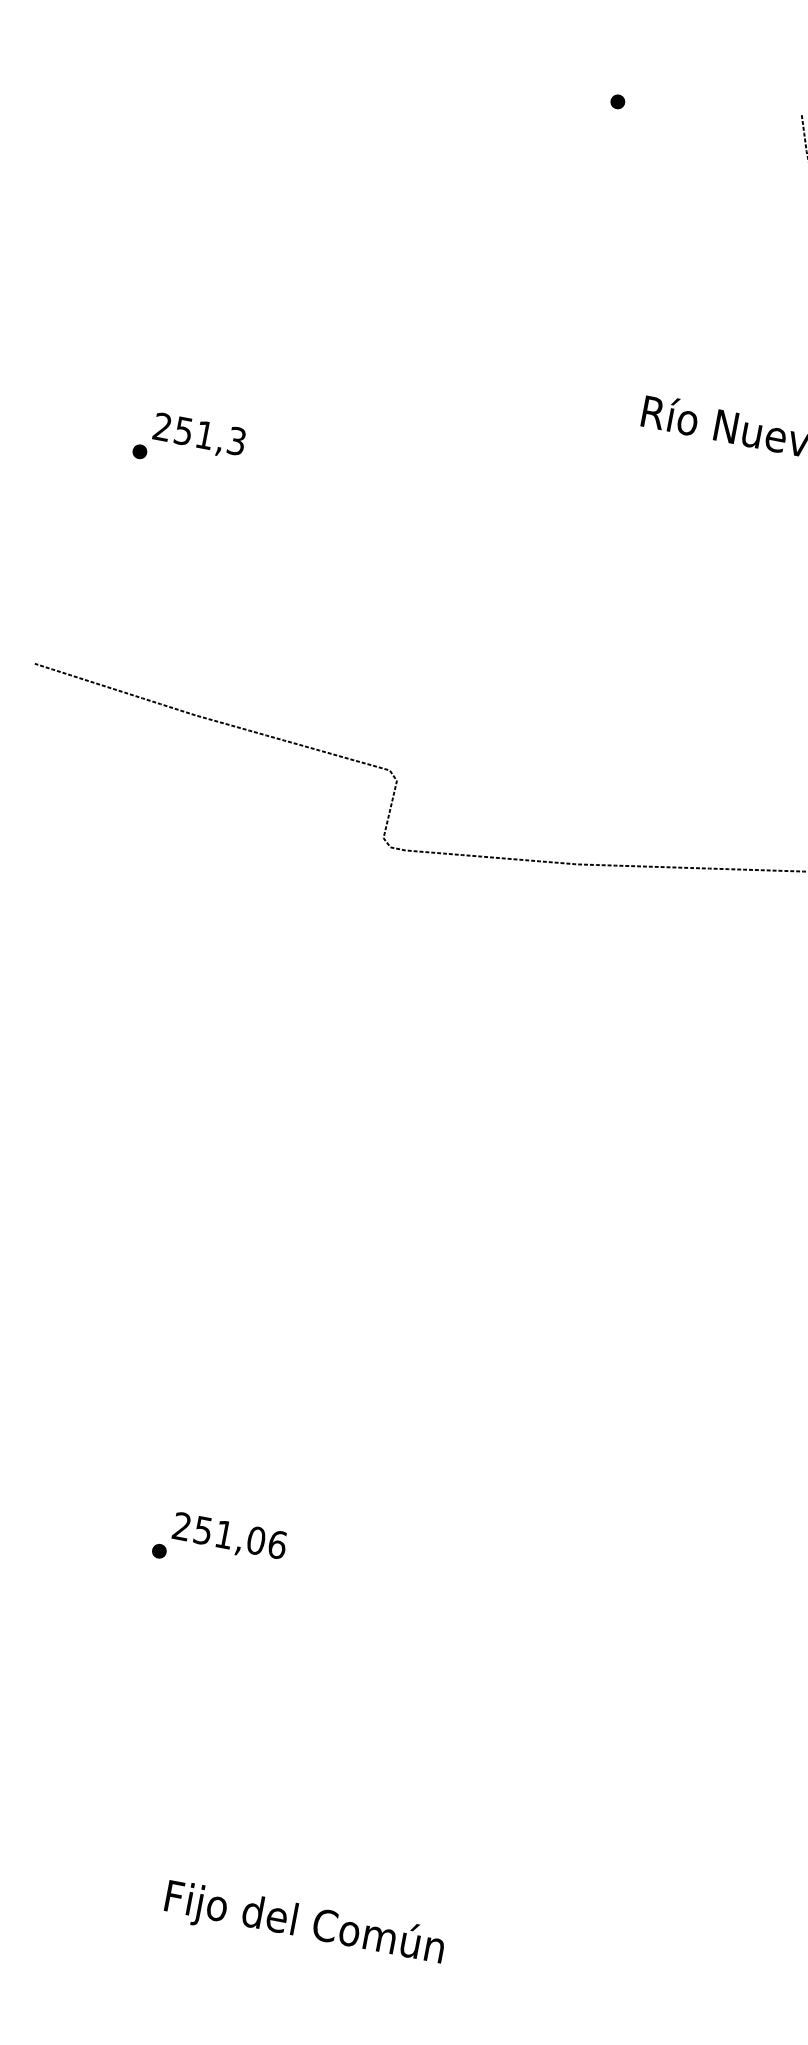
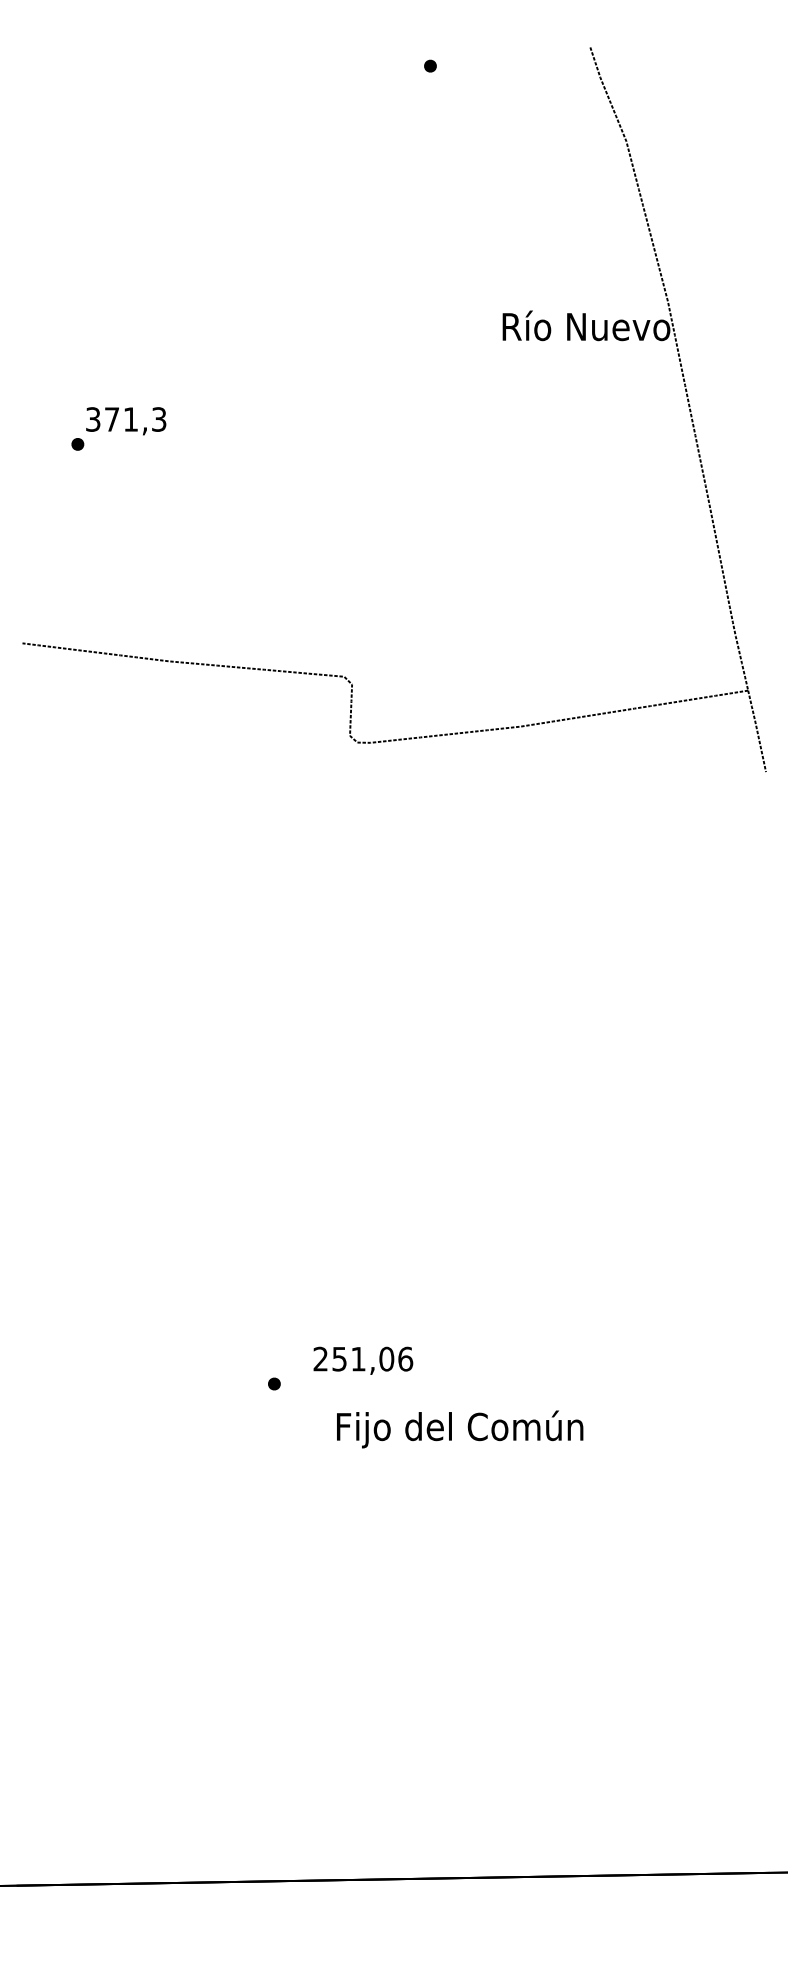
text: (172, 429) -> (102, 419), 251,3 -> 371,3
text: (229, 1537) -> (363, 1360), moved
text: (305, 1924) -> (460, 1429), moved

